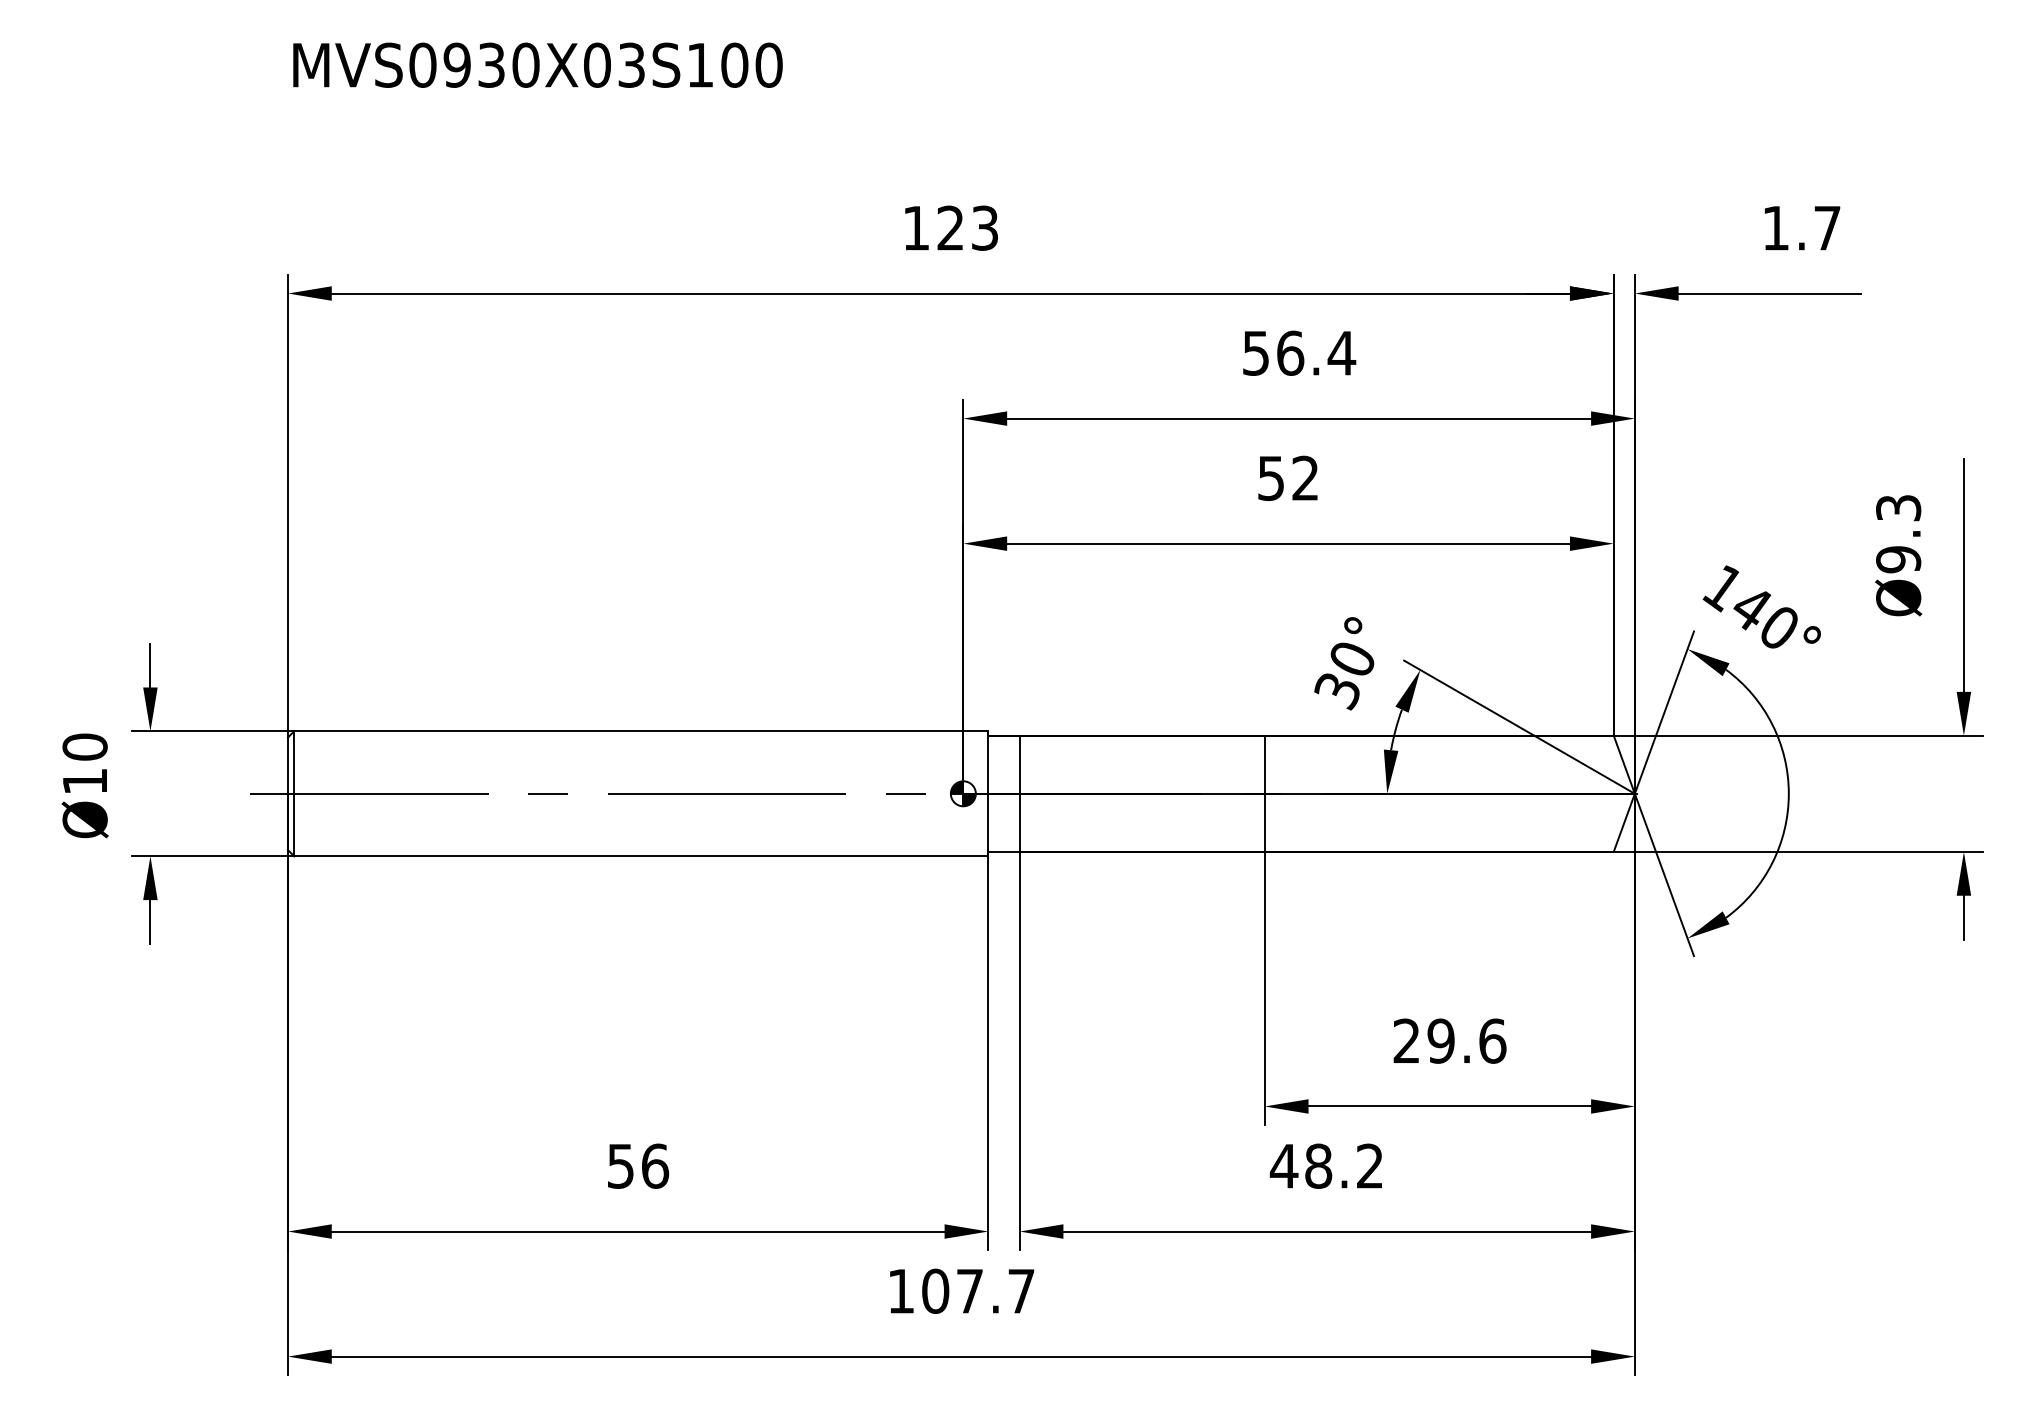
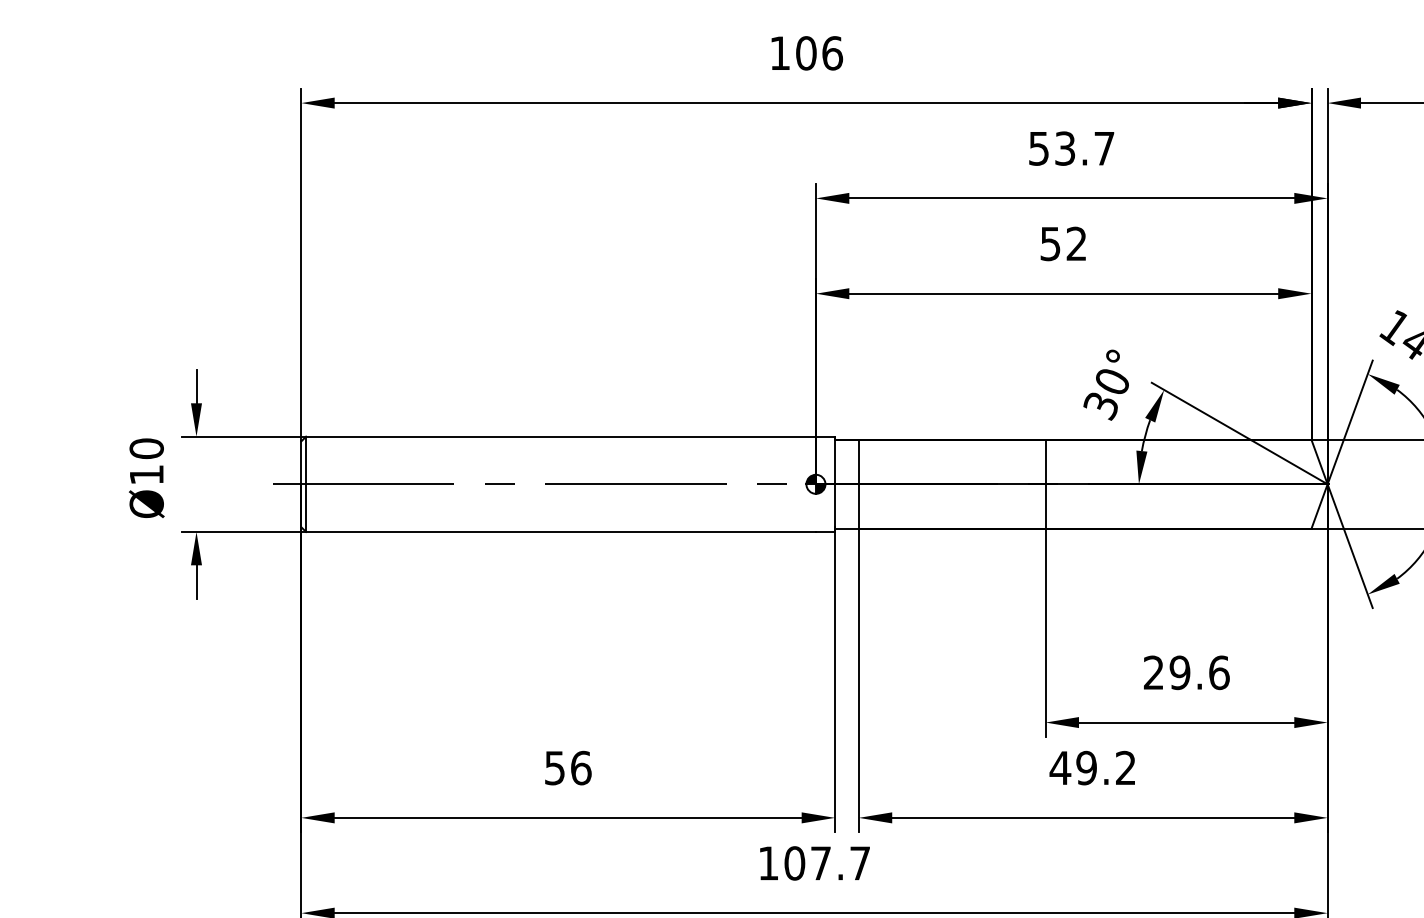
text: (967, 227) -> (819, 52), 123 -> 106
text: (1316, 352) -> (1085, 148), 56.4 -> 53.7
text: (1318, 1165) -> (1086, 767), 48.2 -> 49.2

